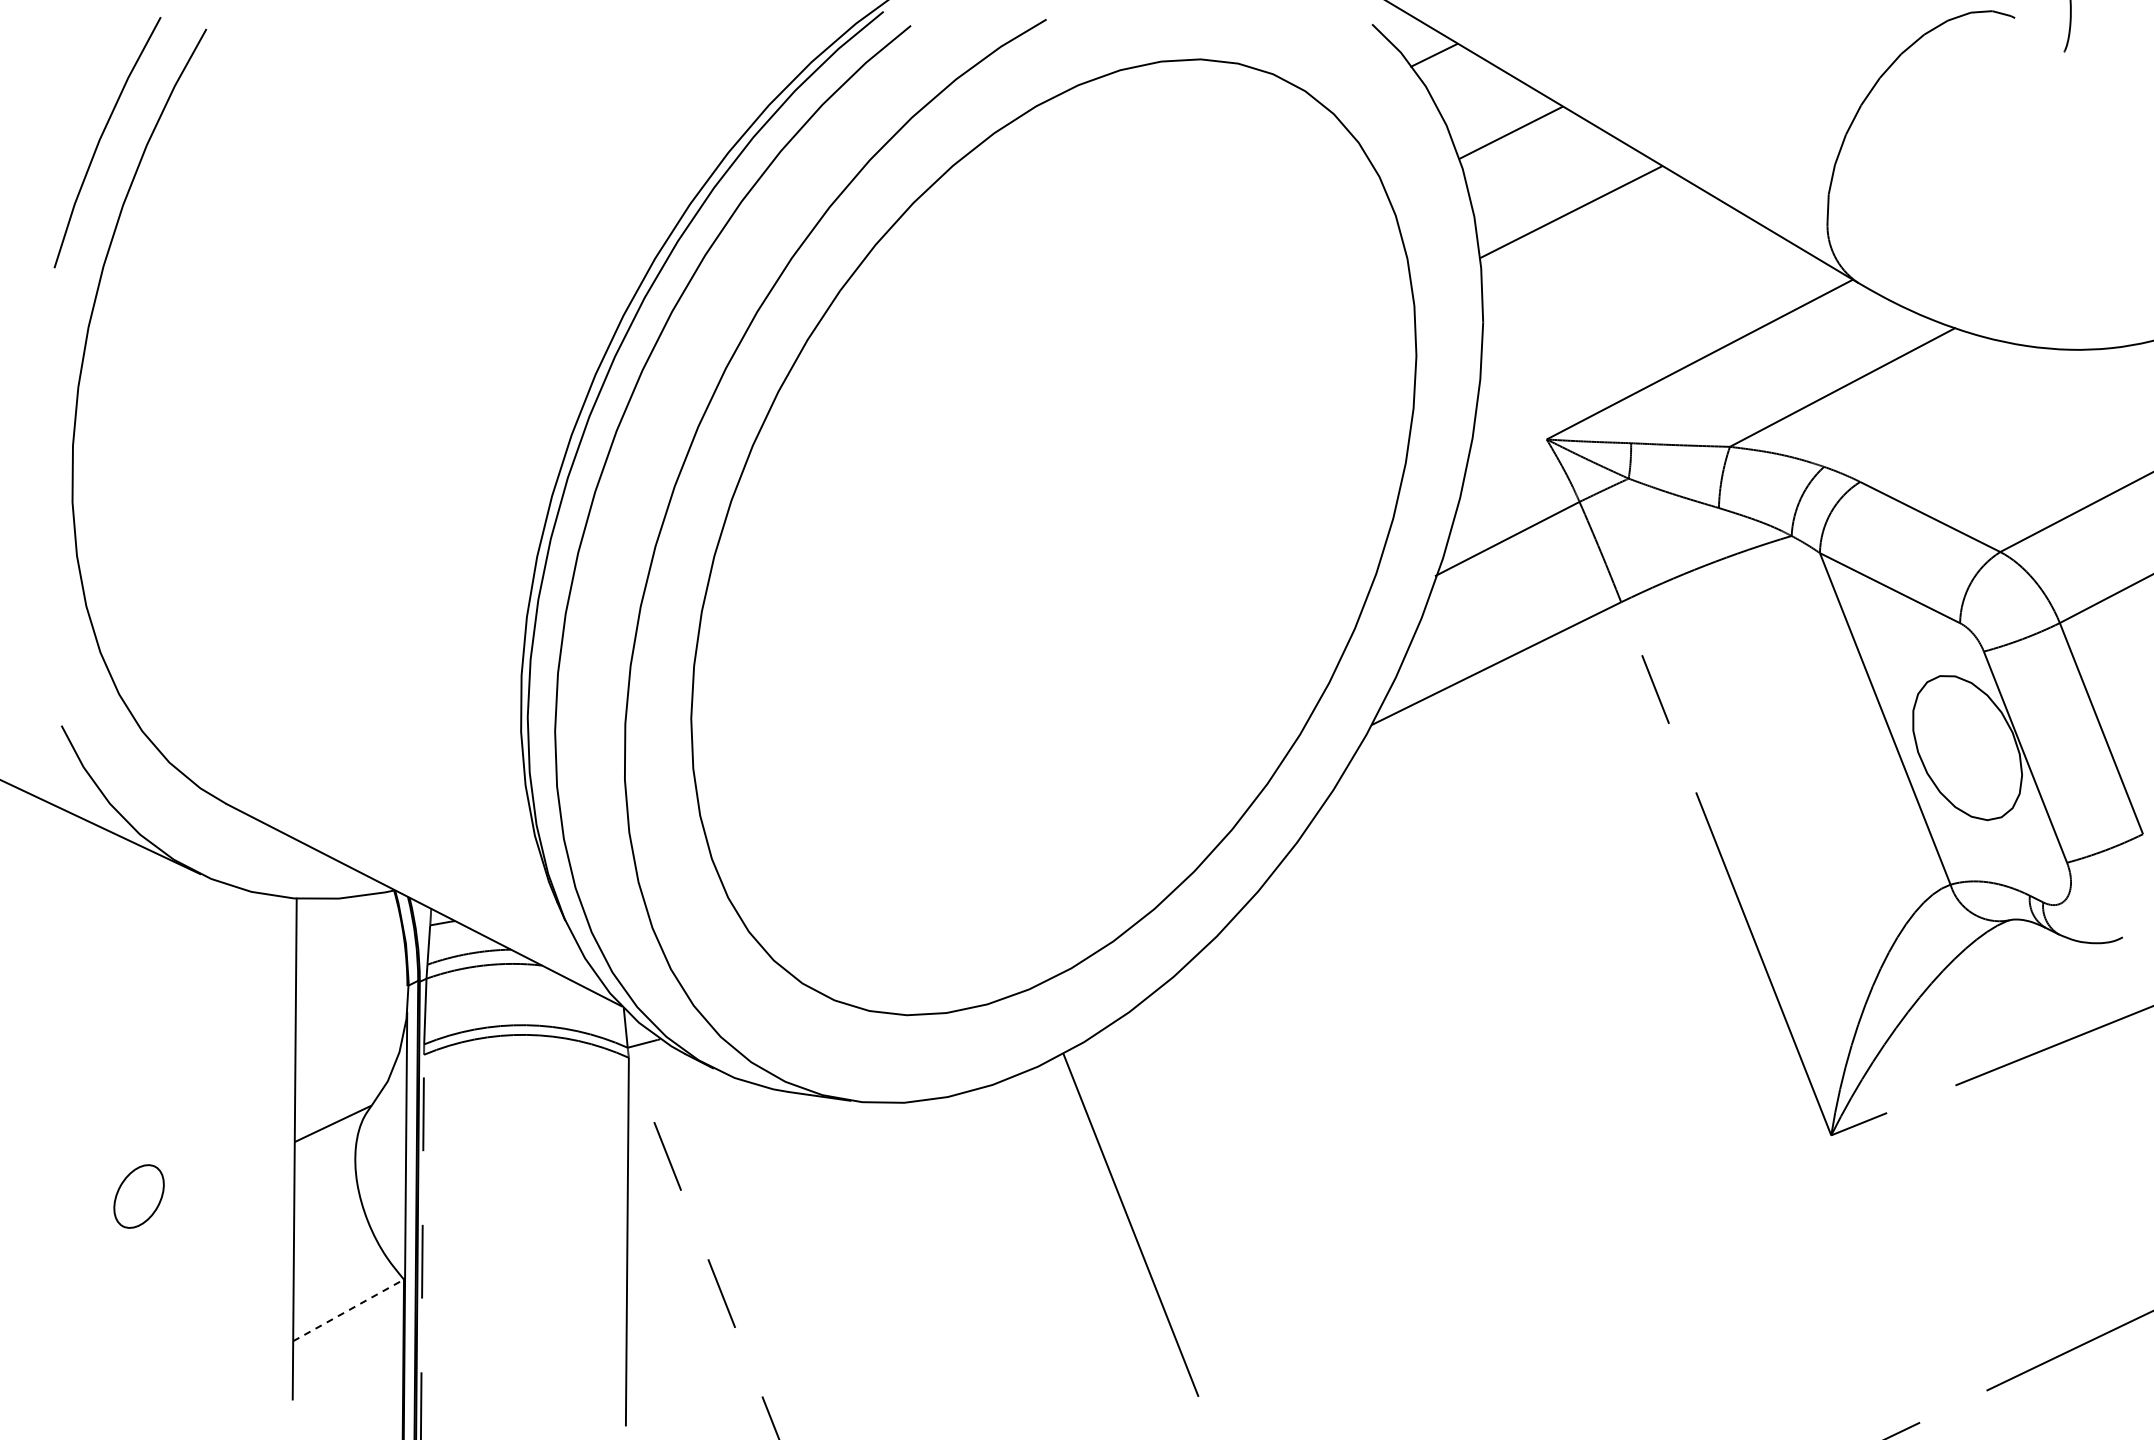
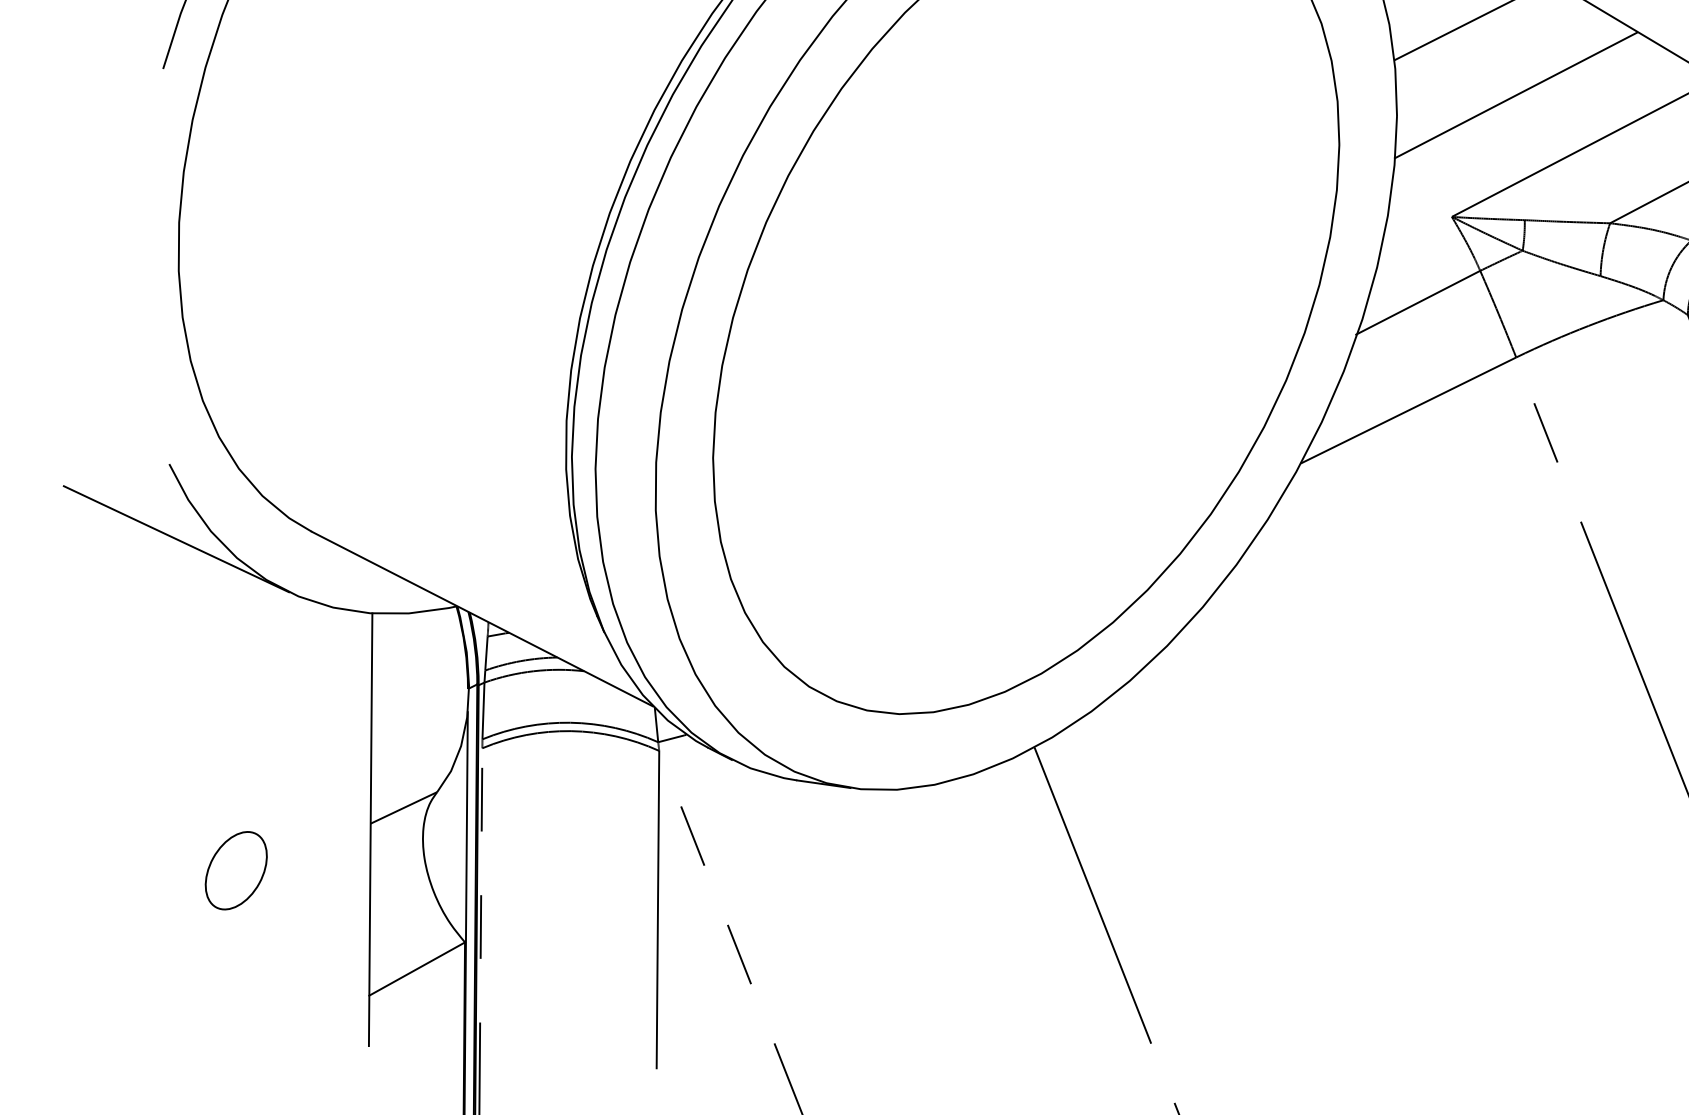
line: (1620, 298) -> (1515, 95), added
part: (138, 1196) -> (235, 870), size x1.43
line: (349, 1310) -> (417, 969), dashed -> solid

